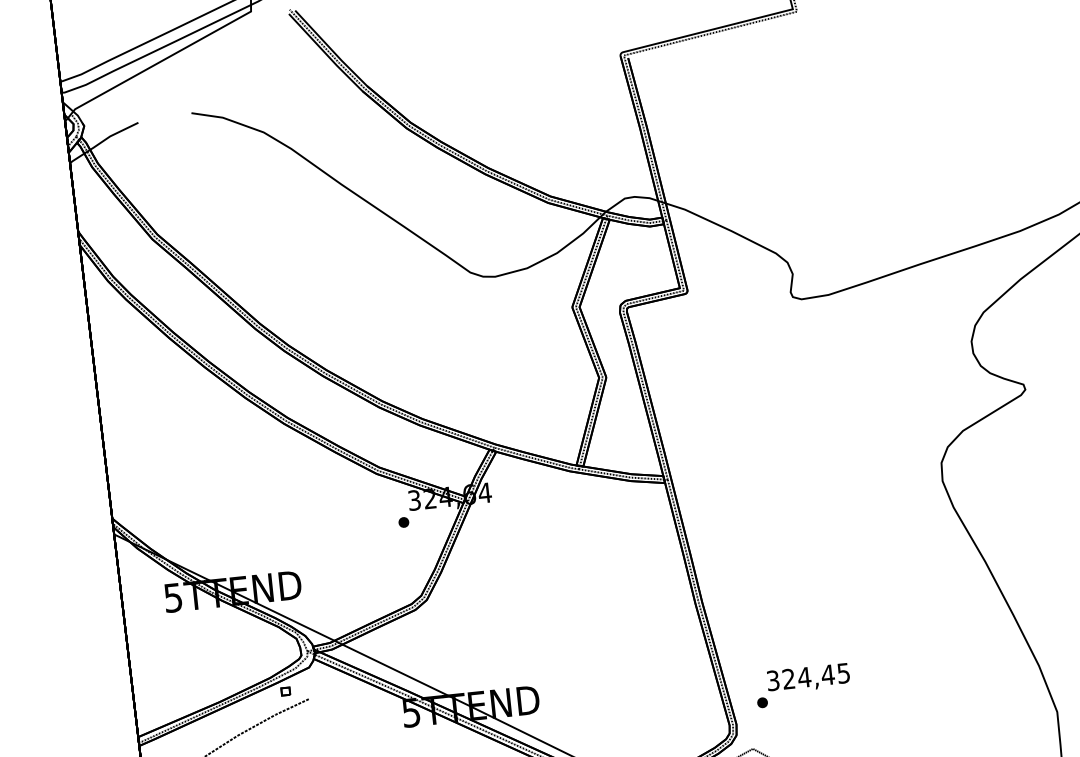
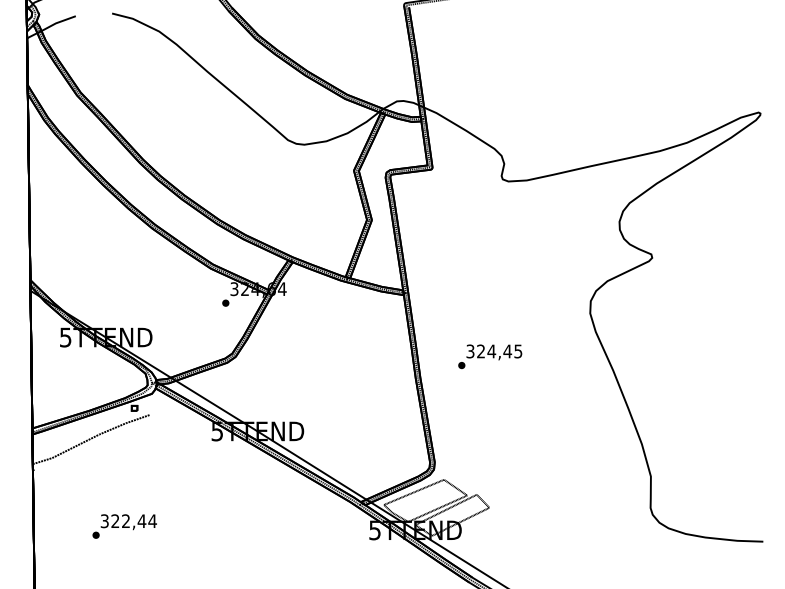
text: (803, 685) -> (490, 356), moved

